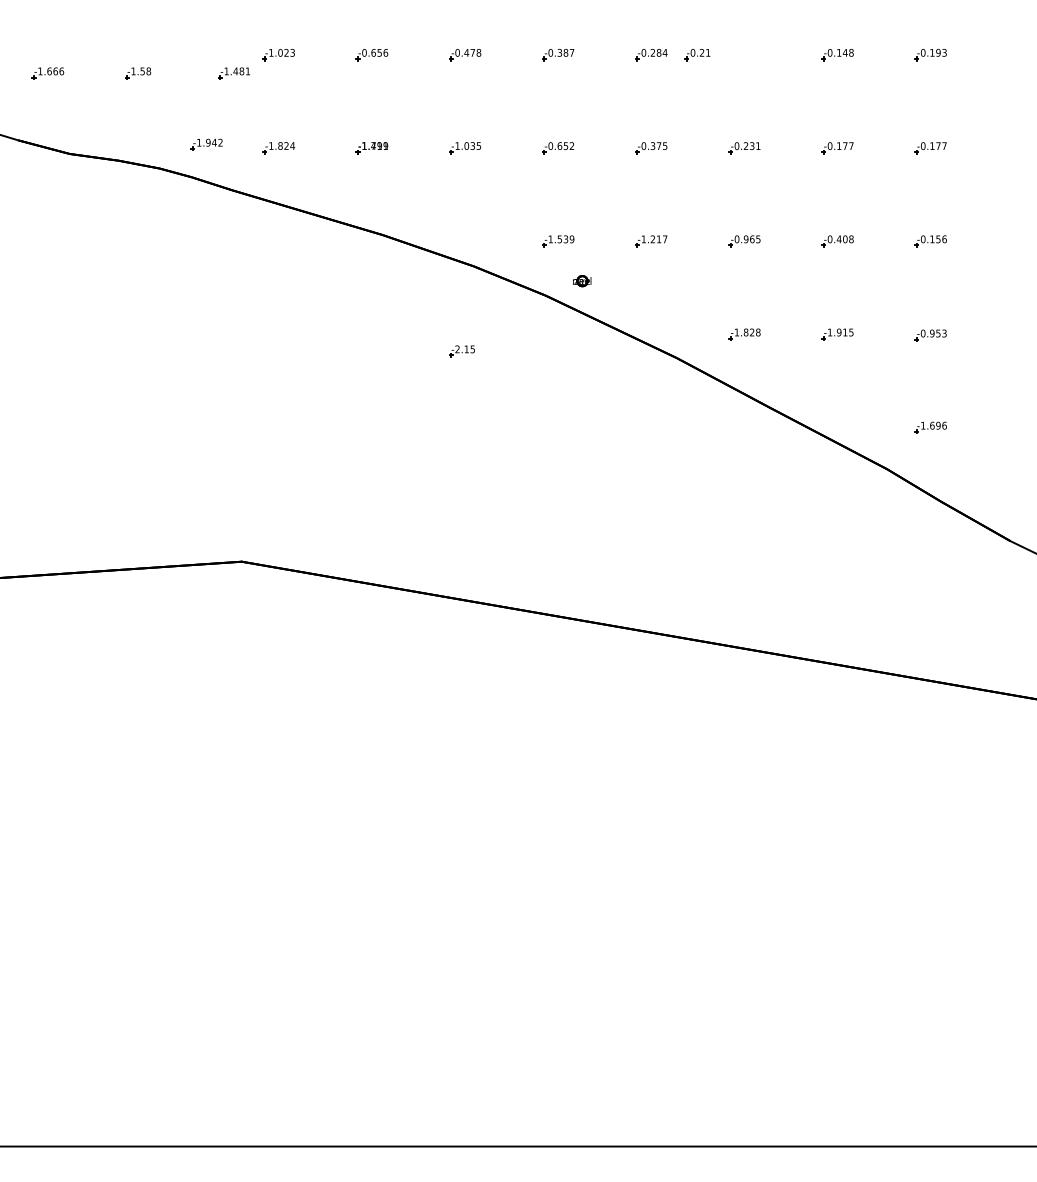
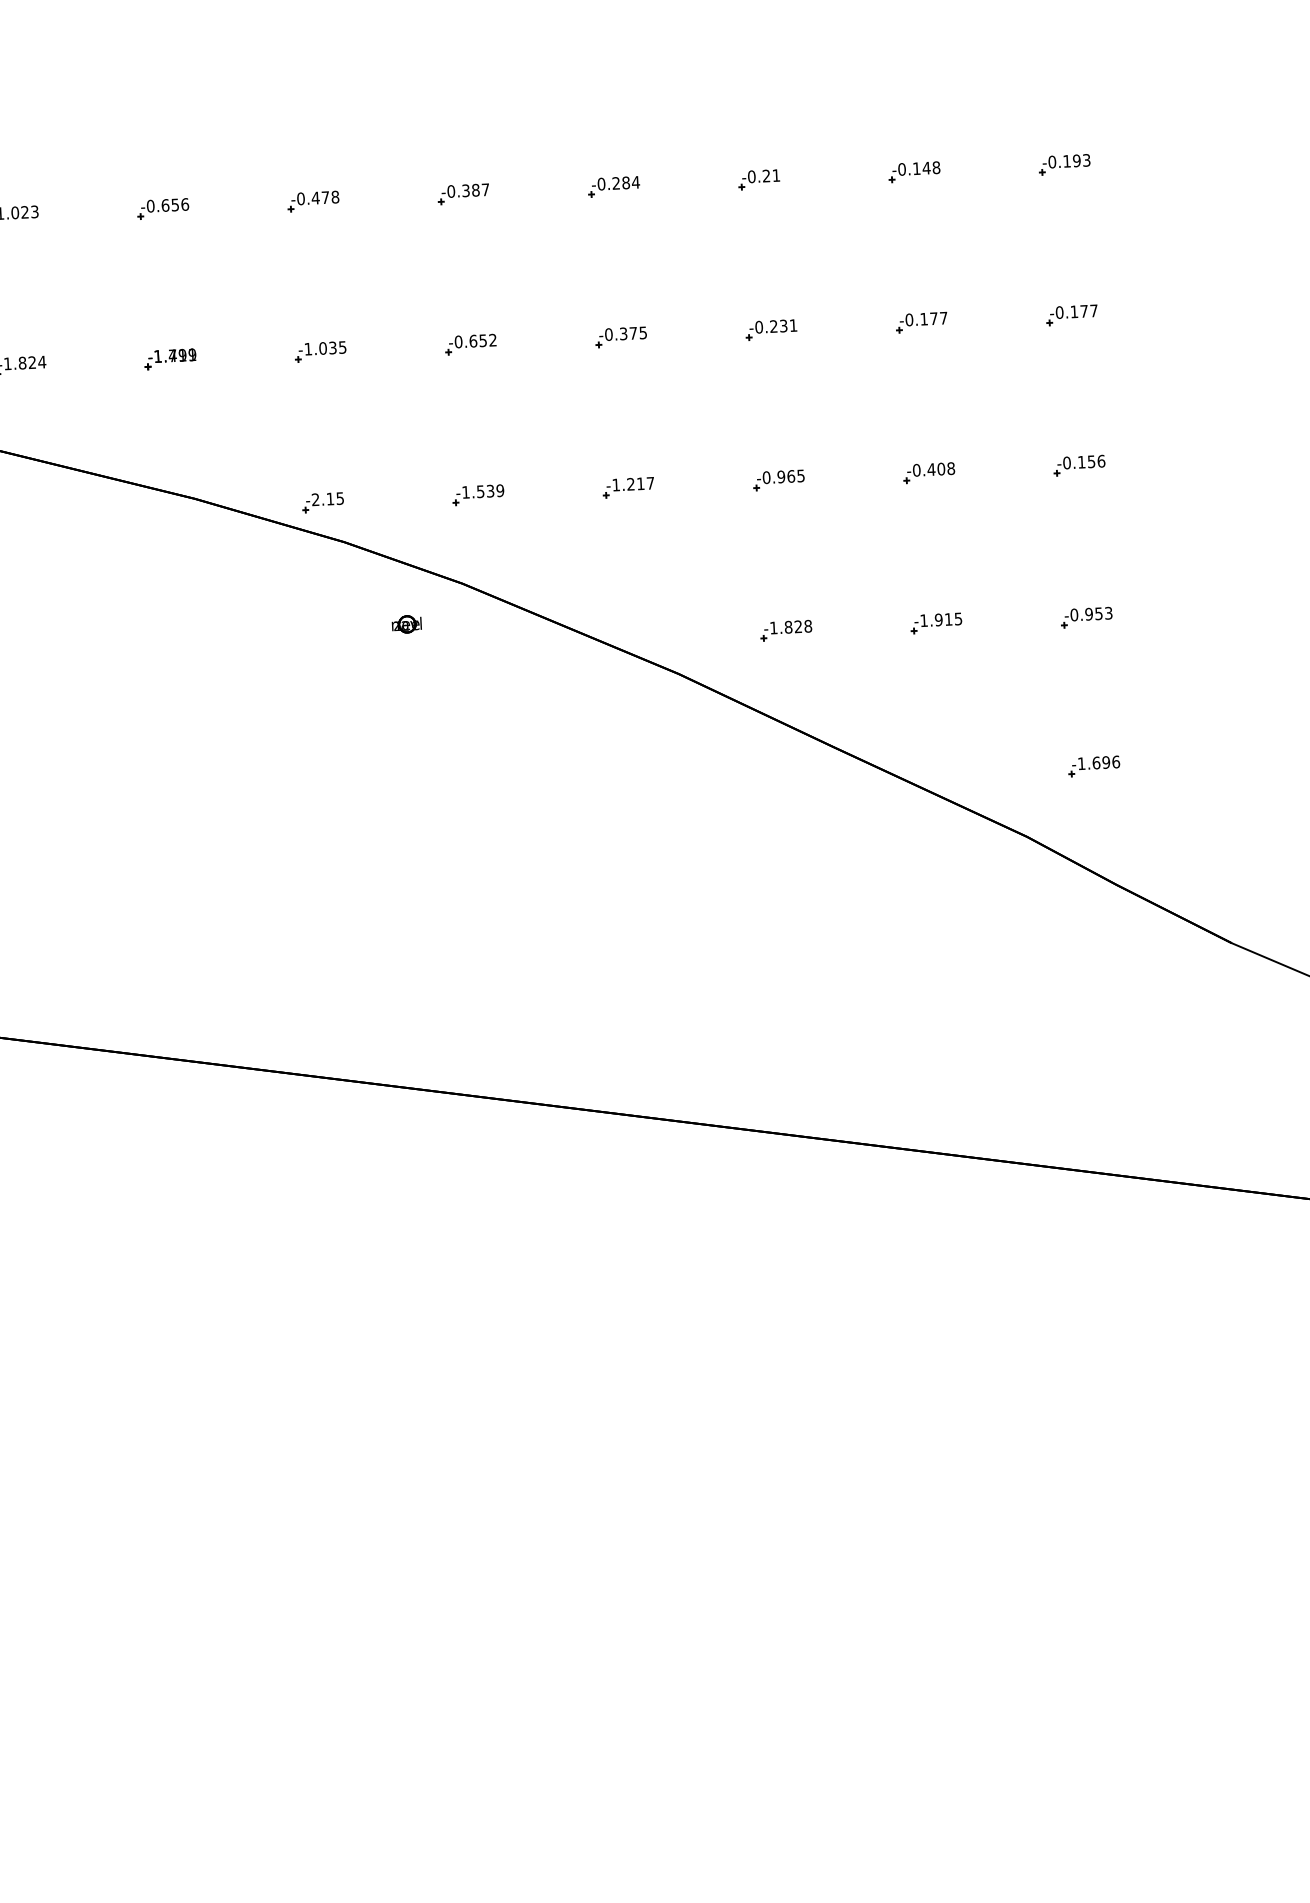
part: (697, 55) -> (759, 180), moved
part: (582, 281) -> (407, 624), moved
part: (461, 351) -> (322, 502), moved

